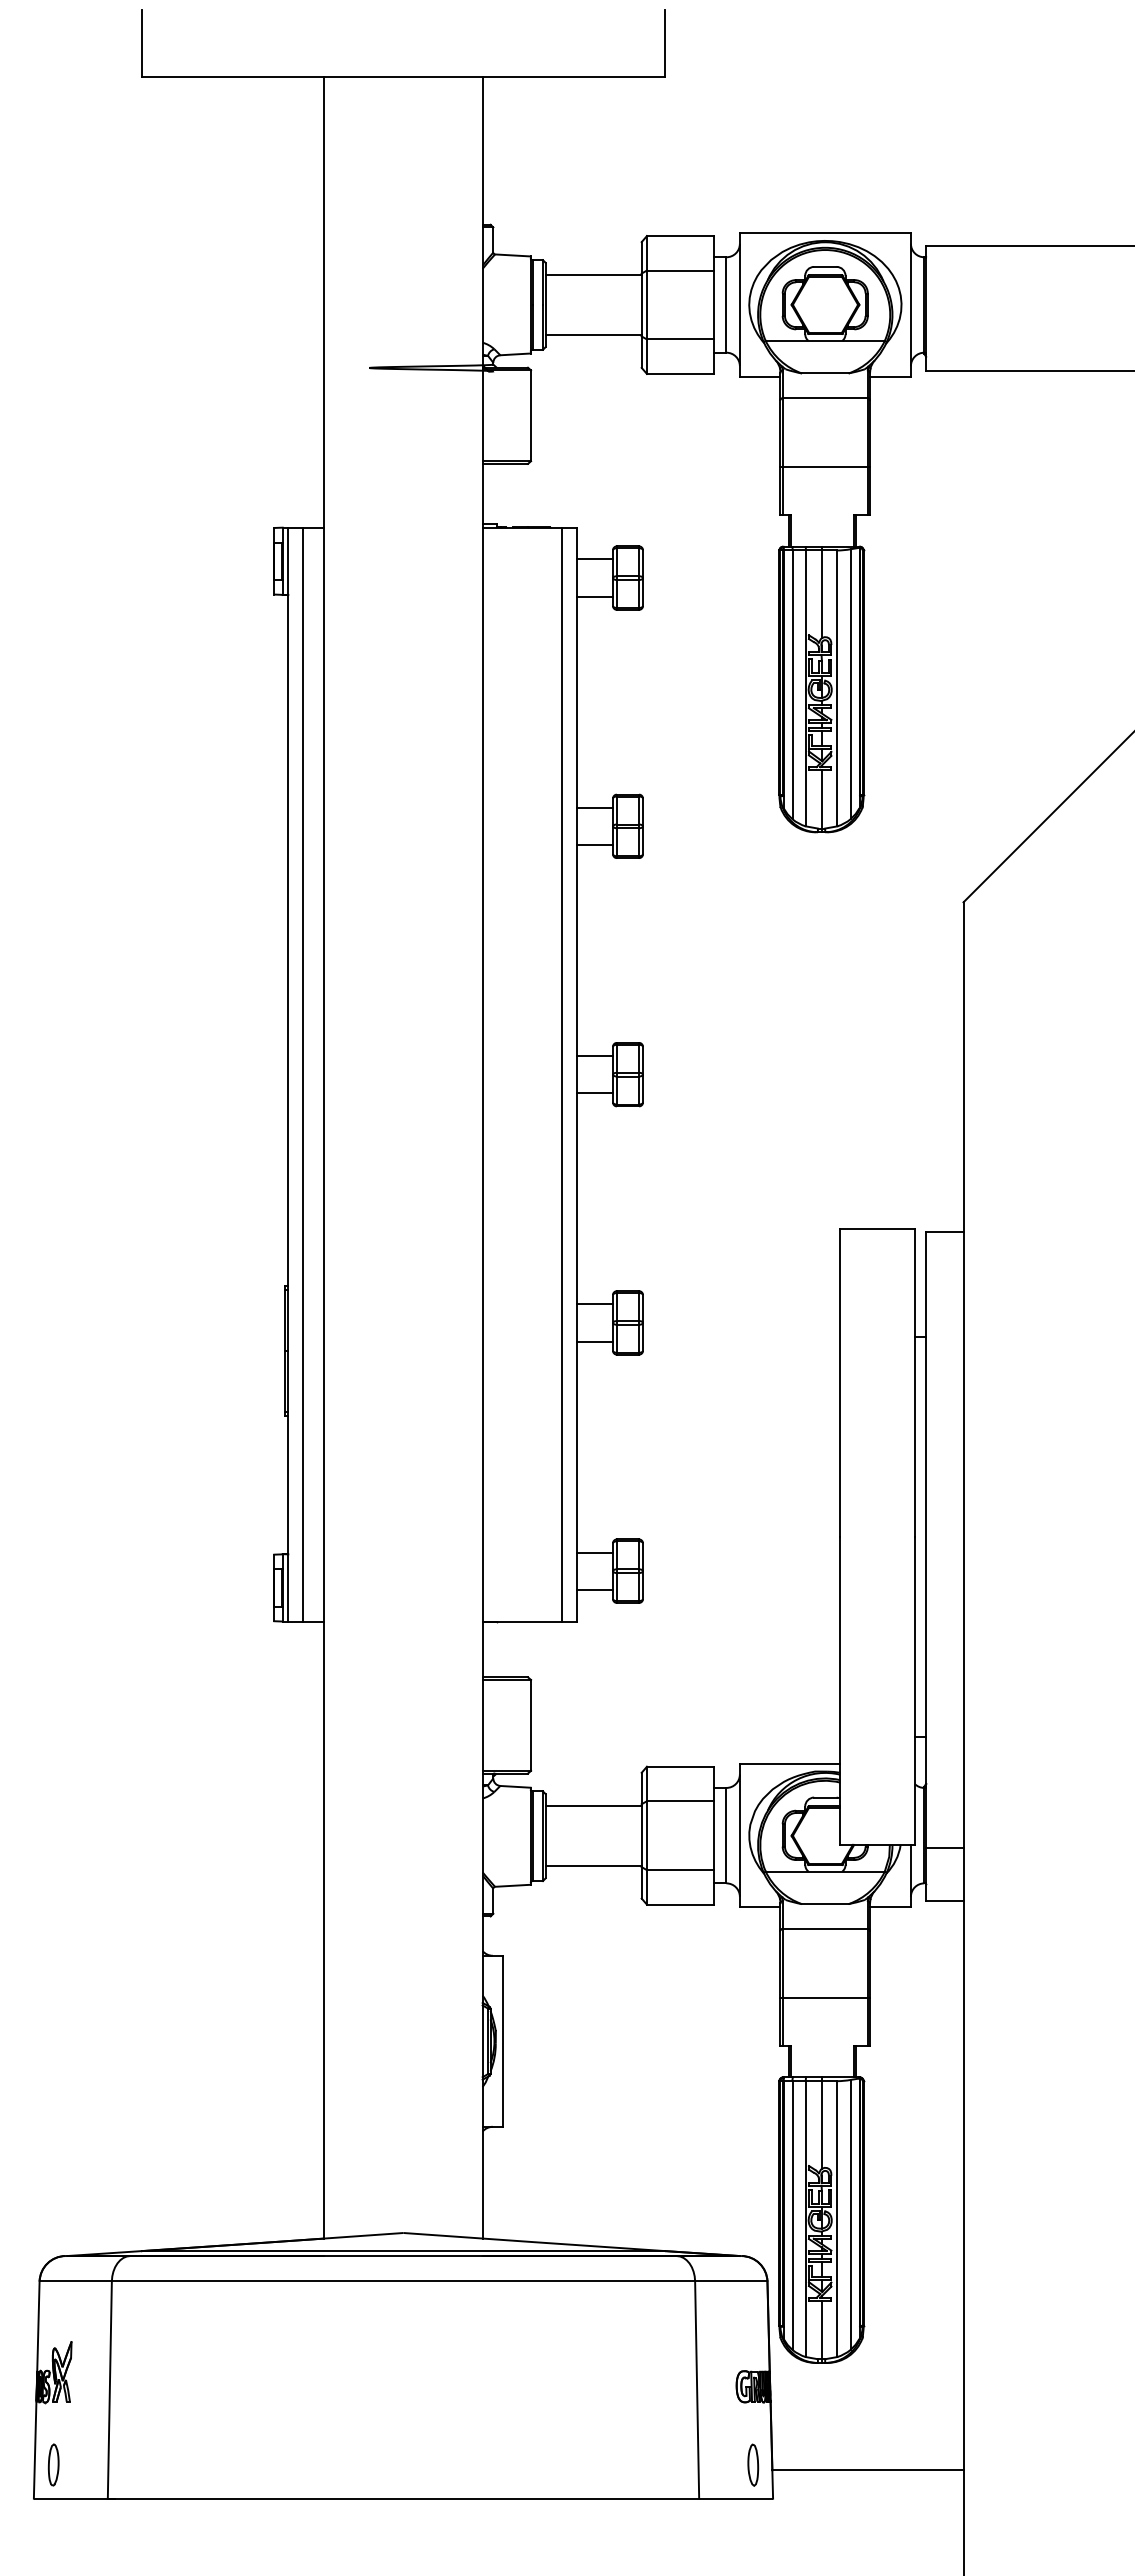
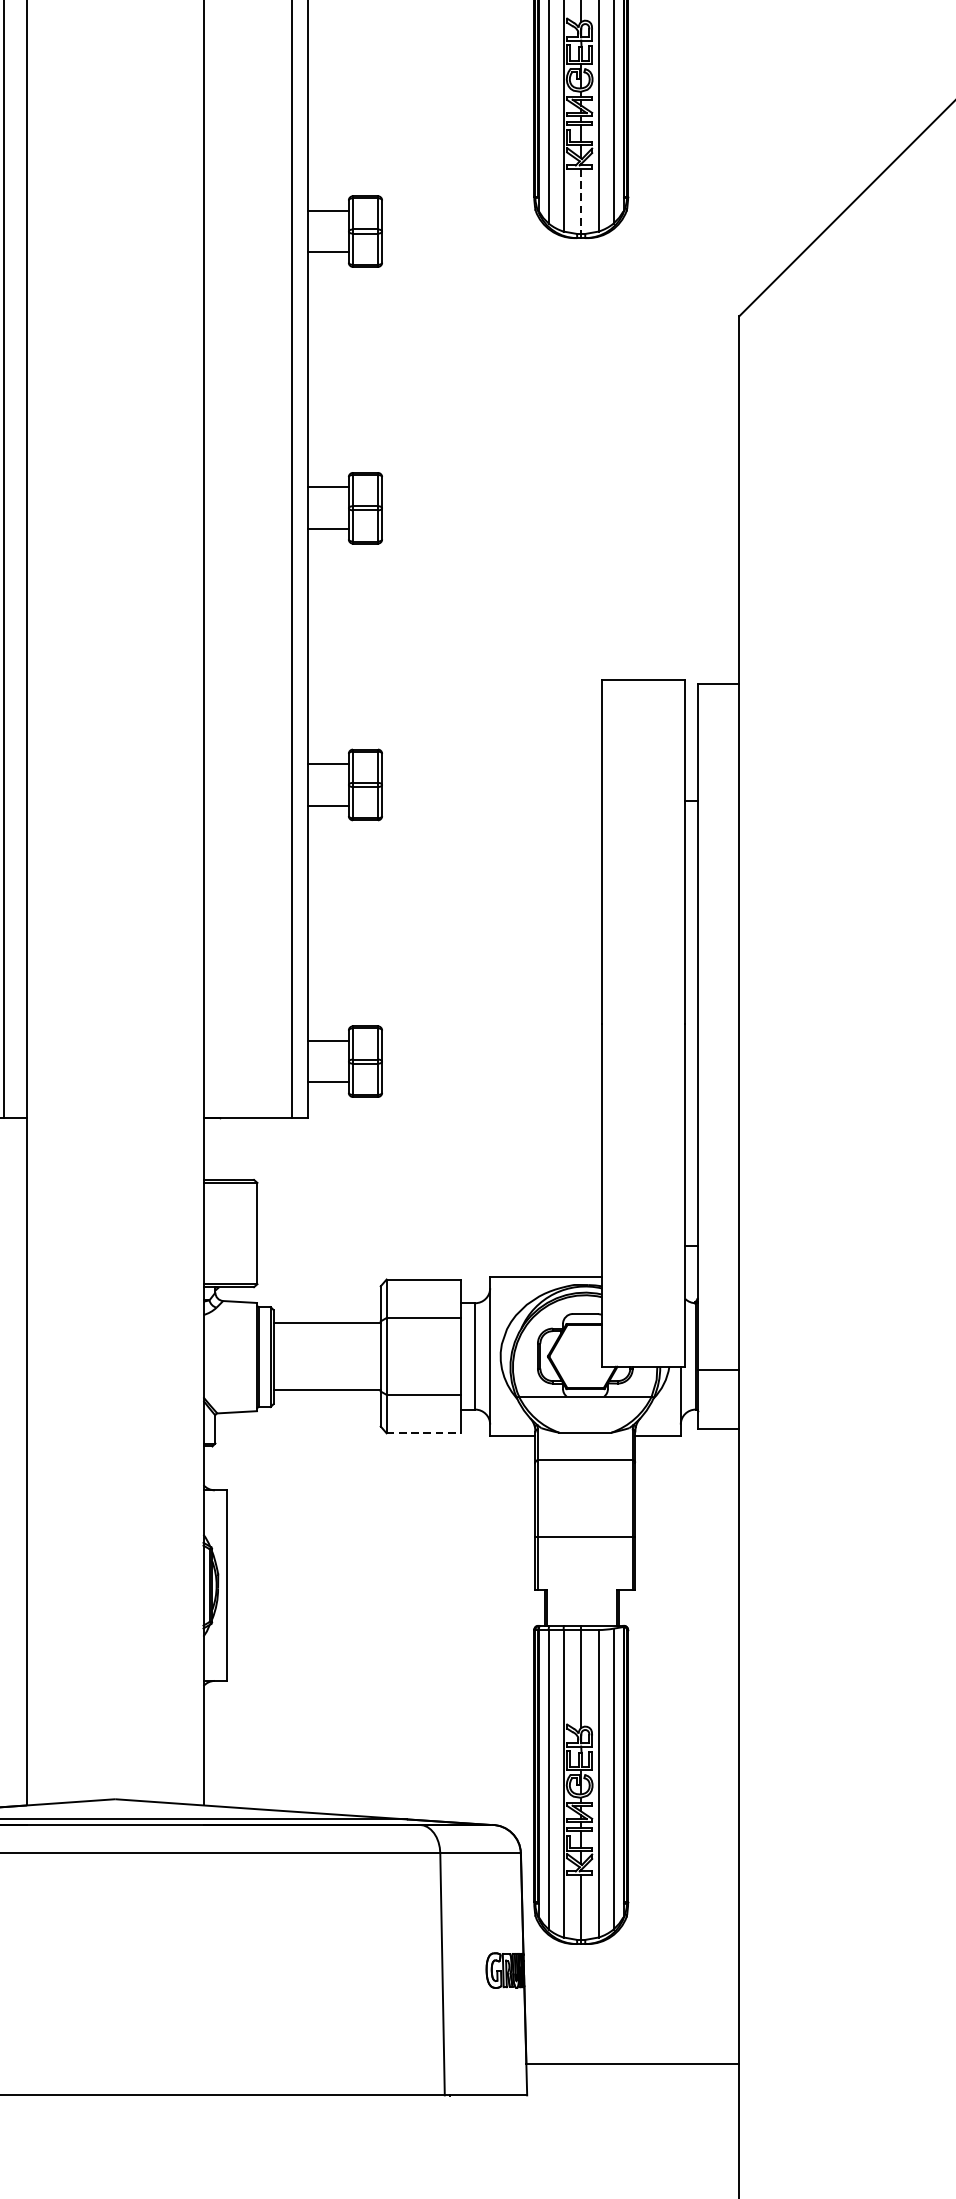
line: (821, 799) -> (581, 201), solid -> dashed
line: (680, 1904) -> (423, 1433), solid -> dashed
part: (753, 2464) -> (505, 2057), removed

